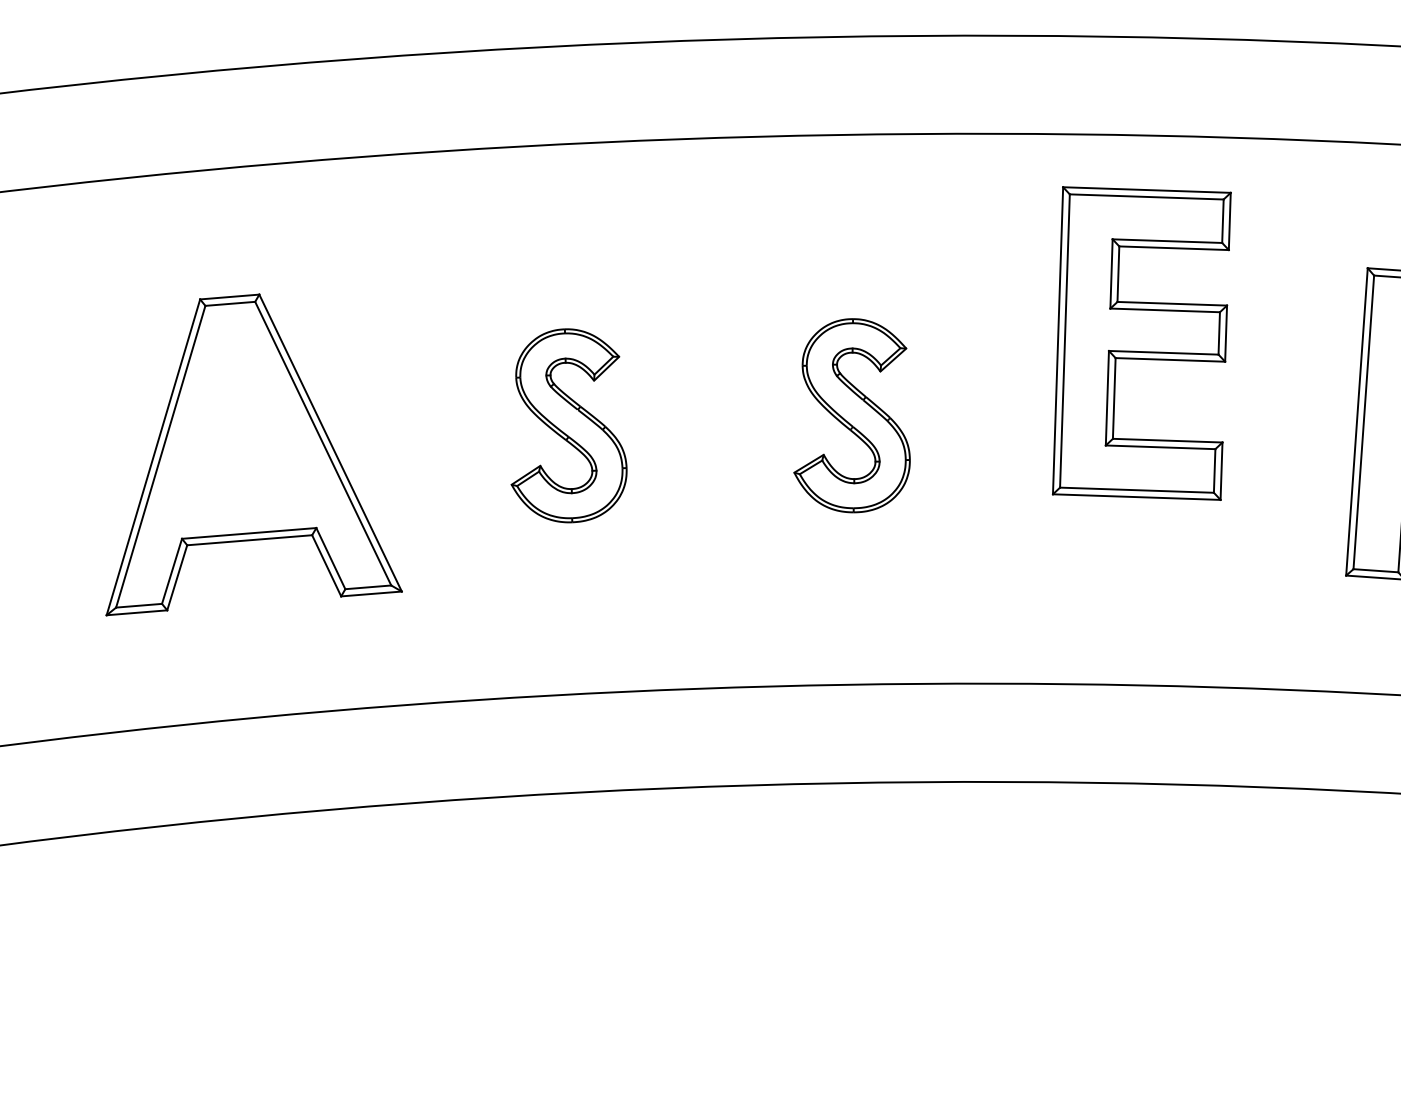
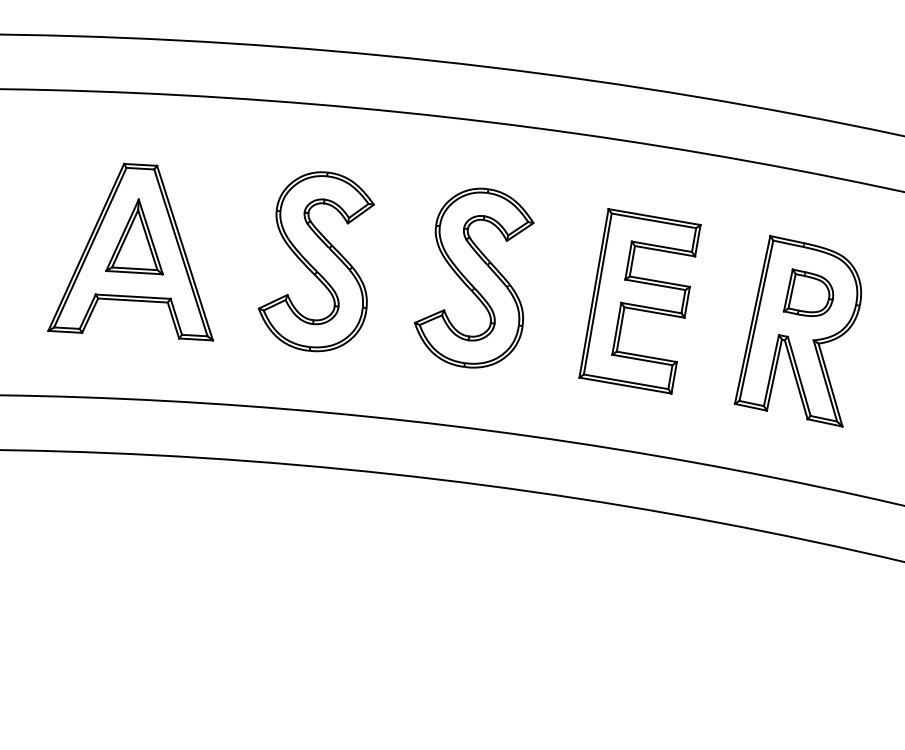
part: (1140, 343) -> (639, 301), moved
part: (849, 415) -> (473, 277), size x1.67
part: (236, 425) -> (134, 236), added
part: (564, 425) -> (315, 261), size x1.67

